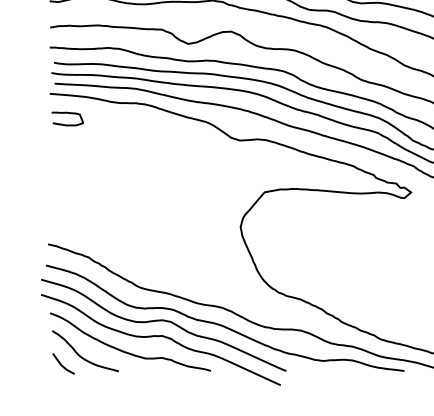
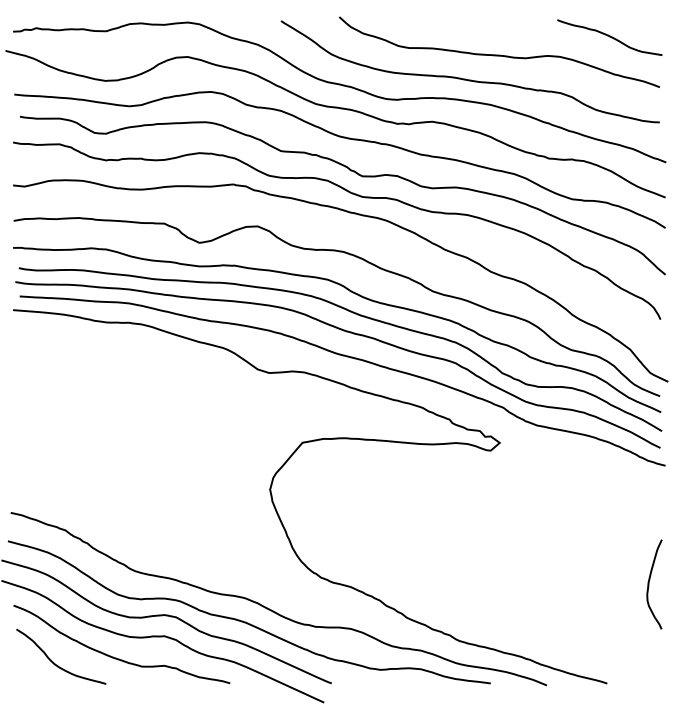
curve: (67, 113) -> (36, 336), removed
line: (61, 364) -> (29, 674), removed

